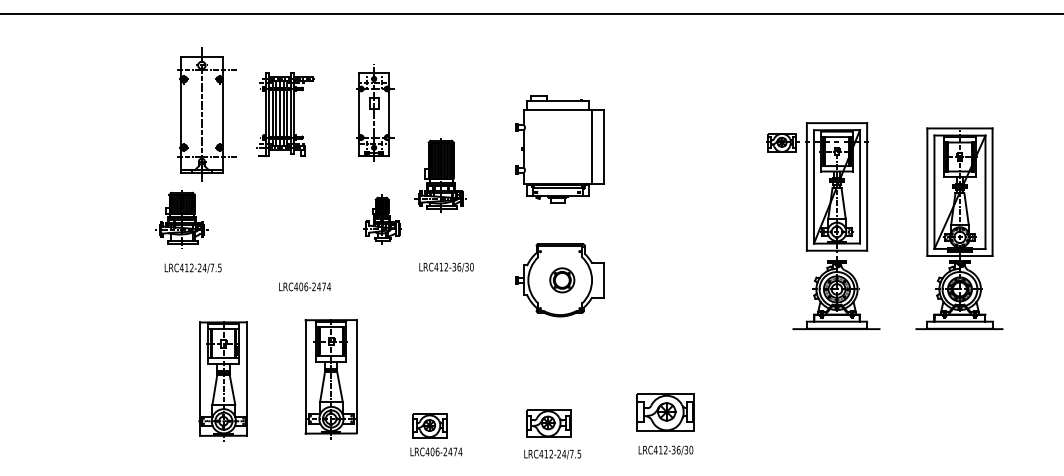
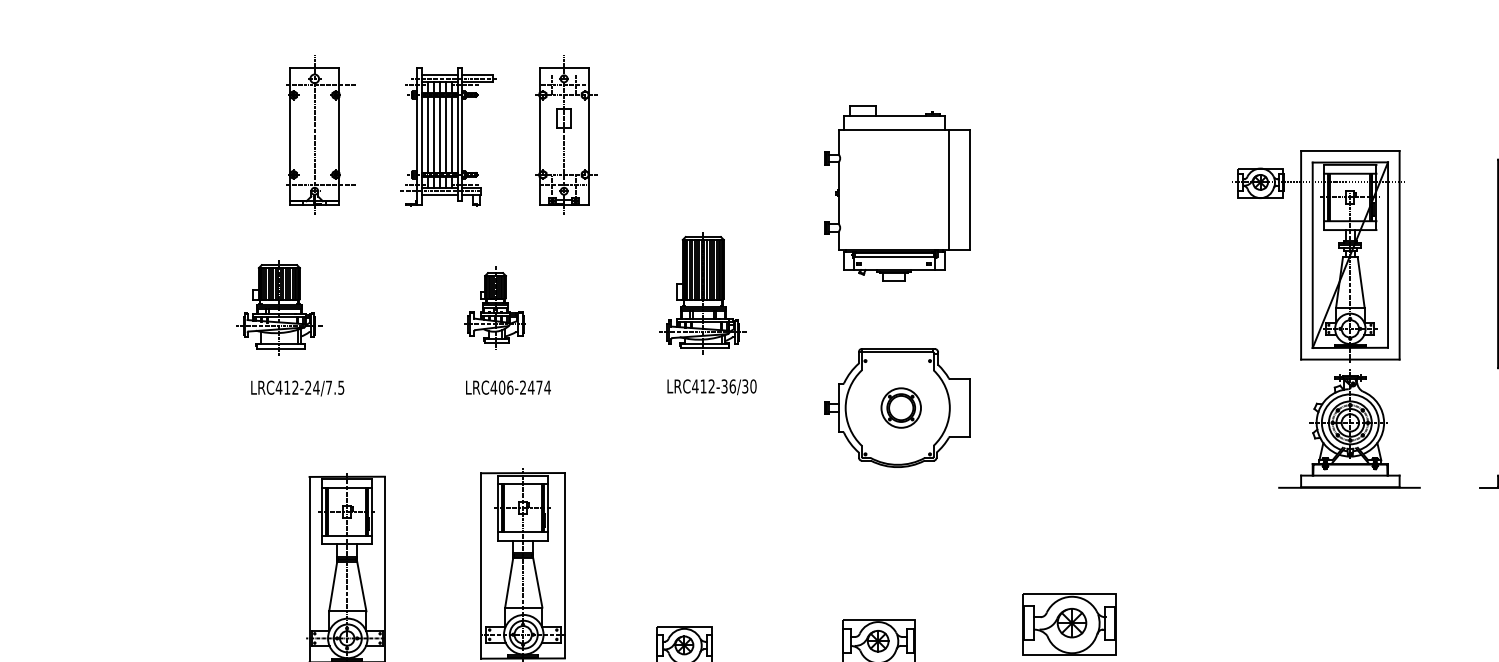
part: (207, 112) -> (321, 133), size x0.71
part: (375, 112) -> (566, 133), moved
part: (440, 175) -> (702, 293), moved
part: (382, 219) -> (496, 308), moved
text: (305, 286) -> (509, 387), moved

